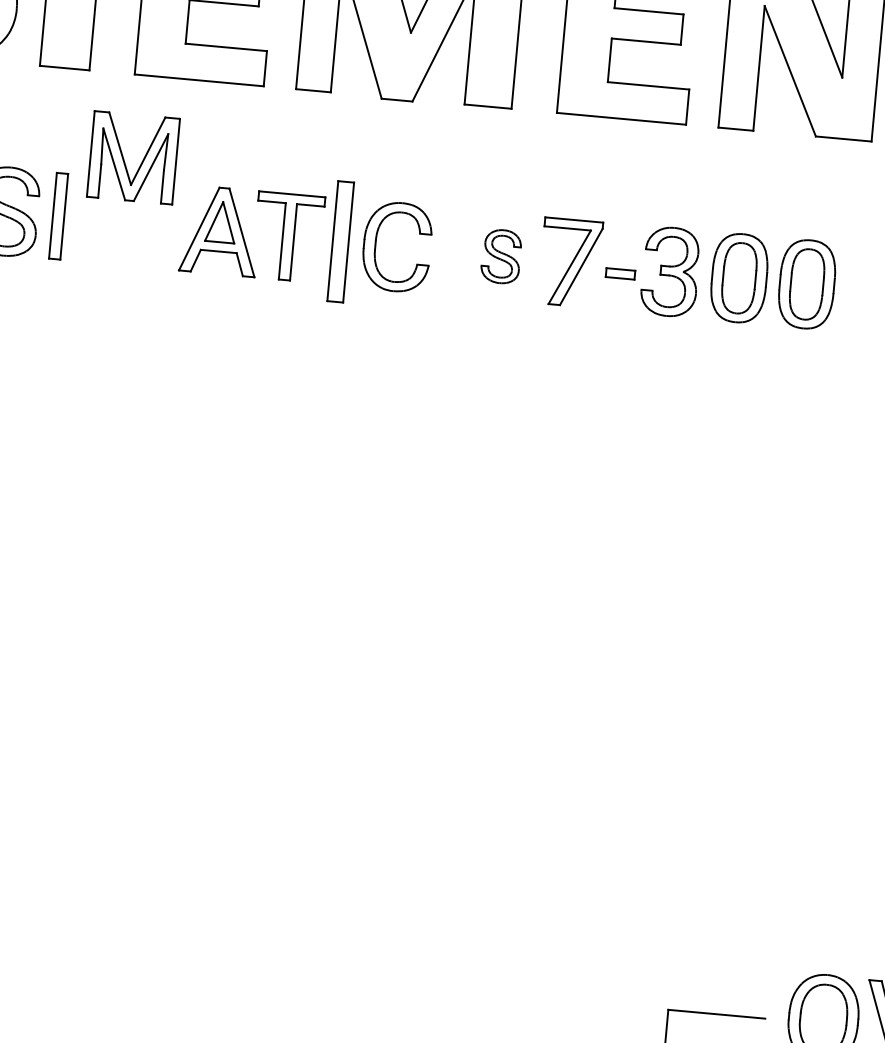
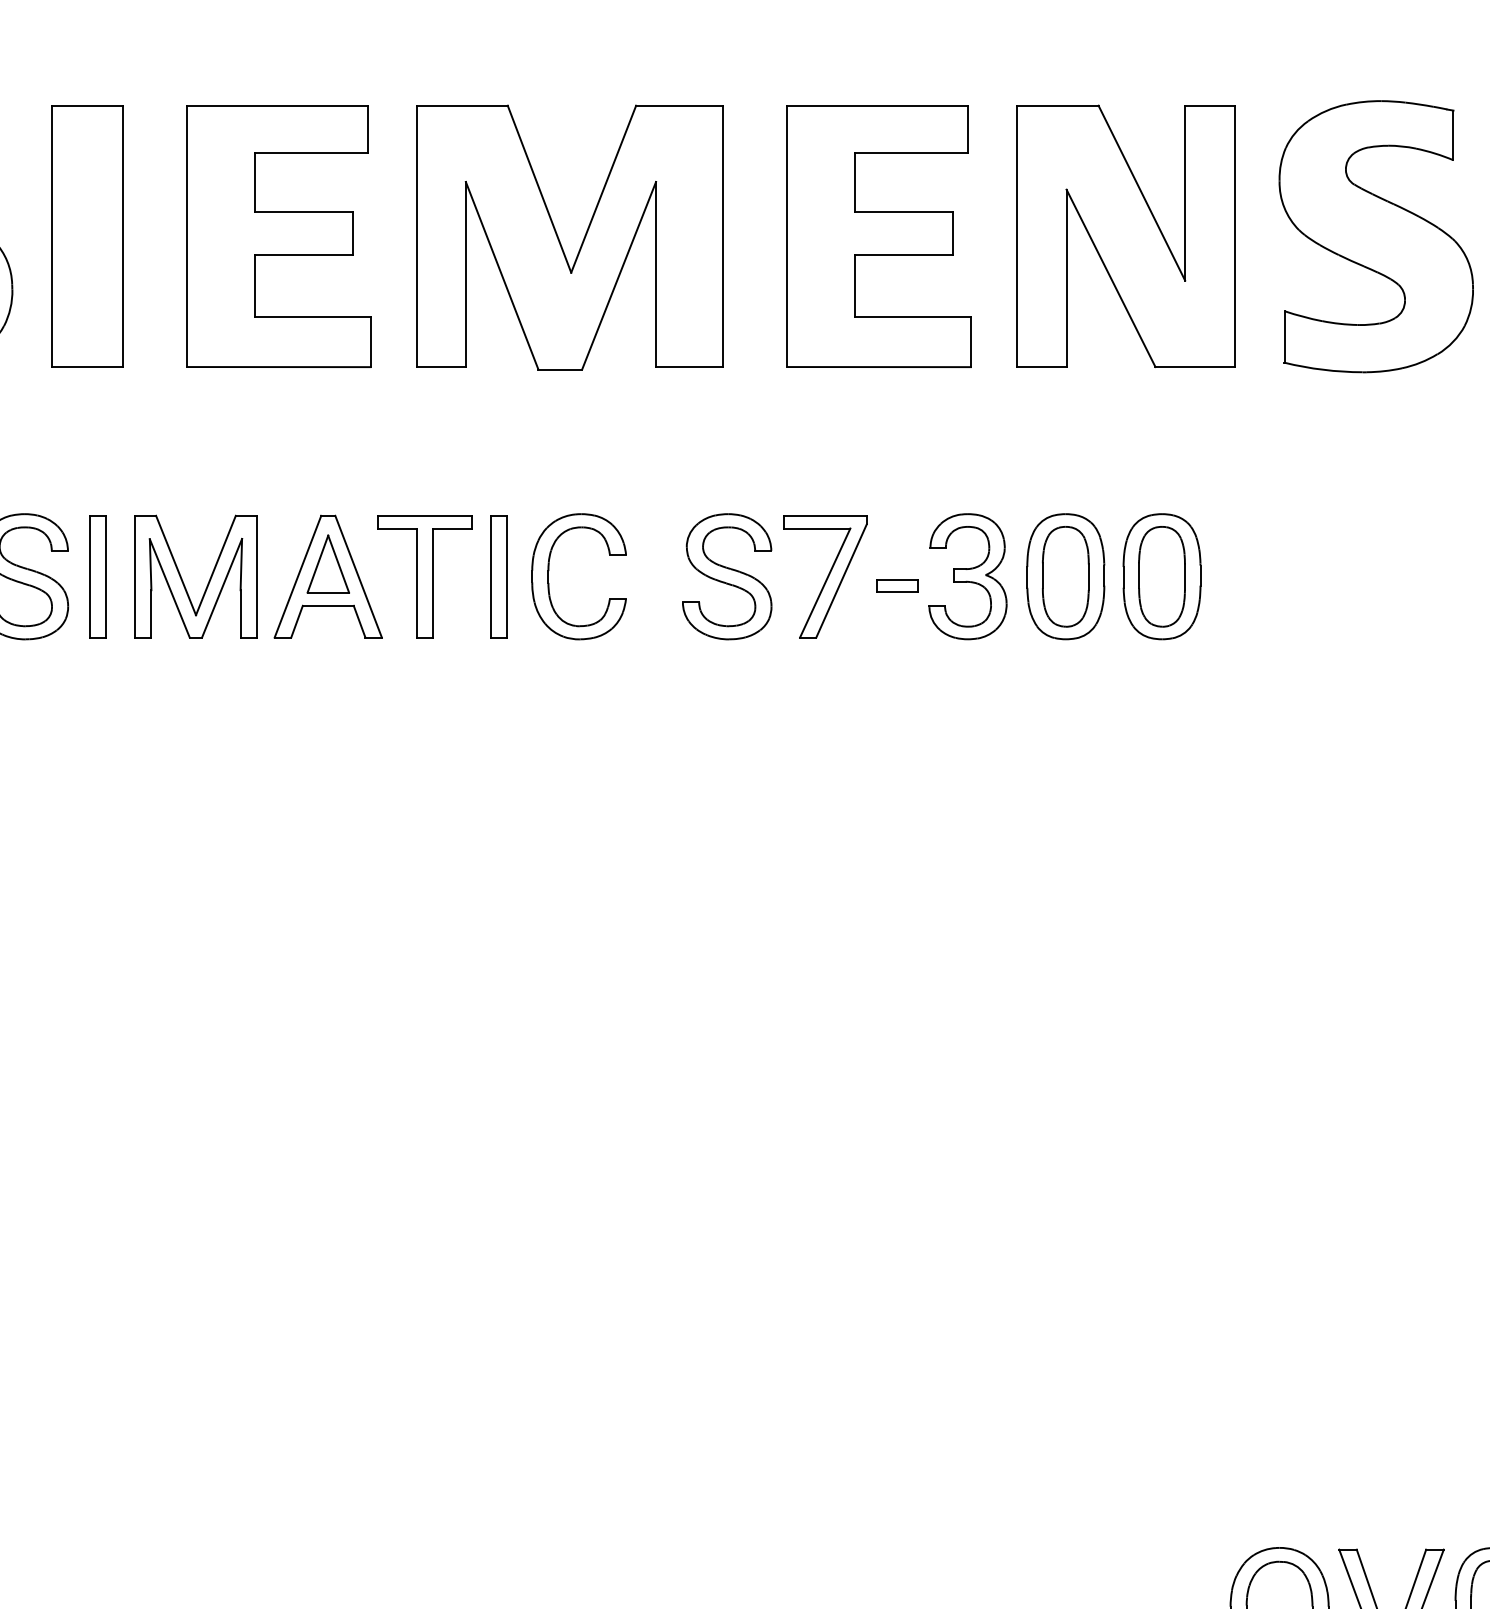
part: (124, 159) -> (183, 580), moved
part: (340, 241) -> (498, 576), size x0.71
part: (501, 256) -> (727, 576), size x1.67

